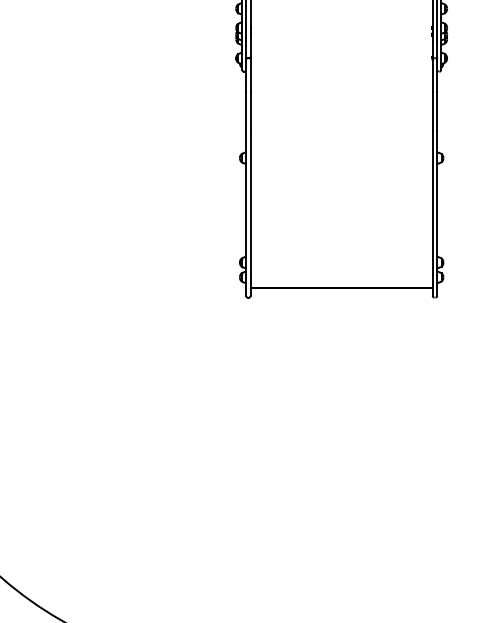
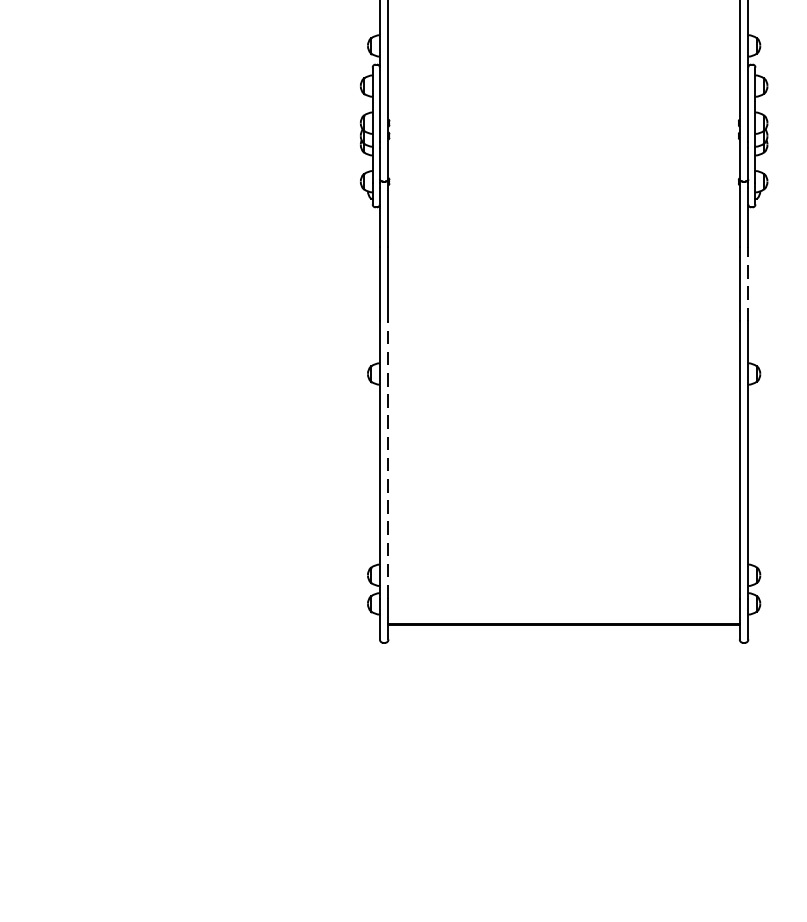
line: (437, 111) -> (748, 284), solid -> dashed
line: (250, 202) -> (388, 459), solid -> dashed

